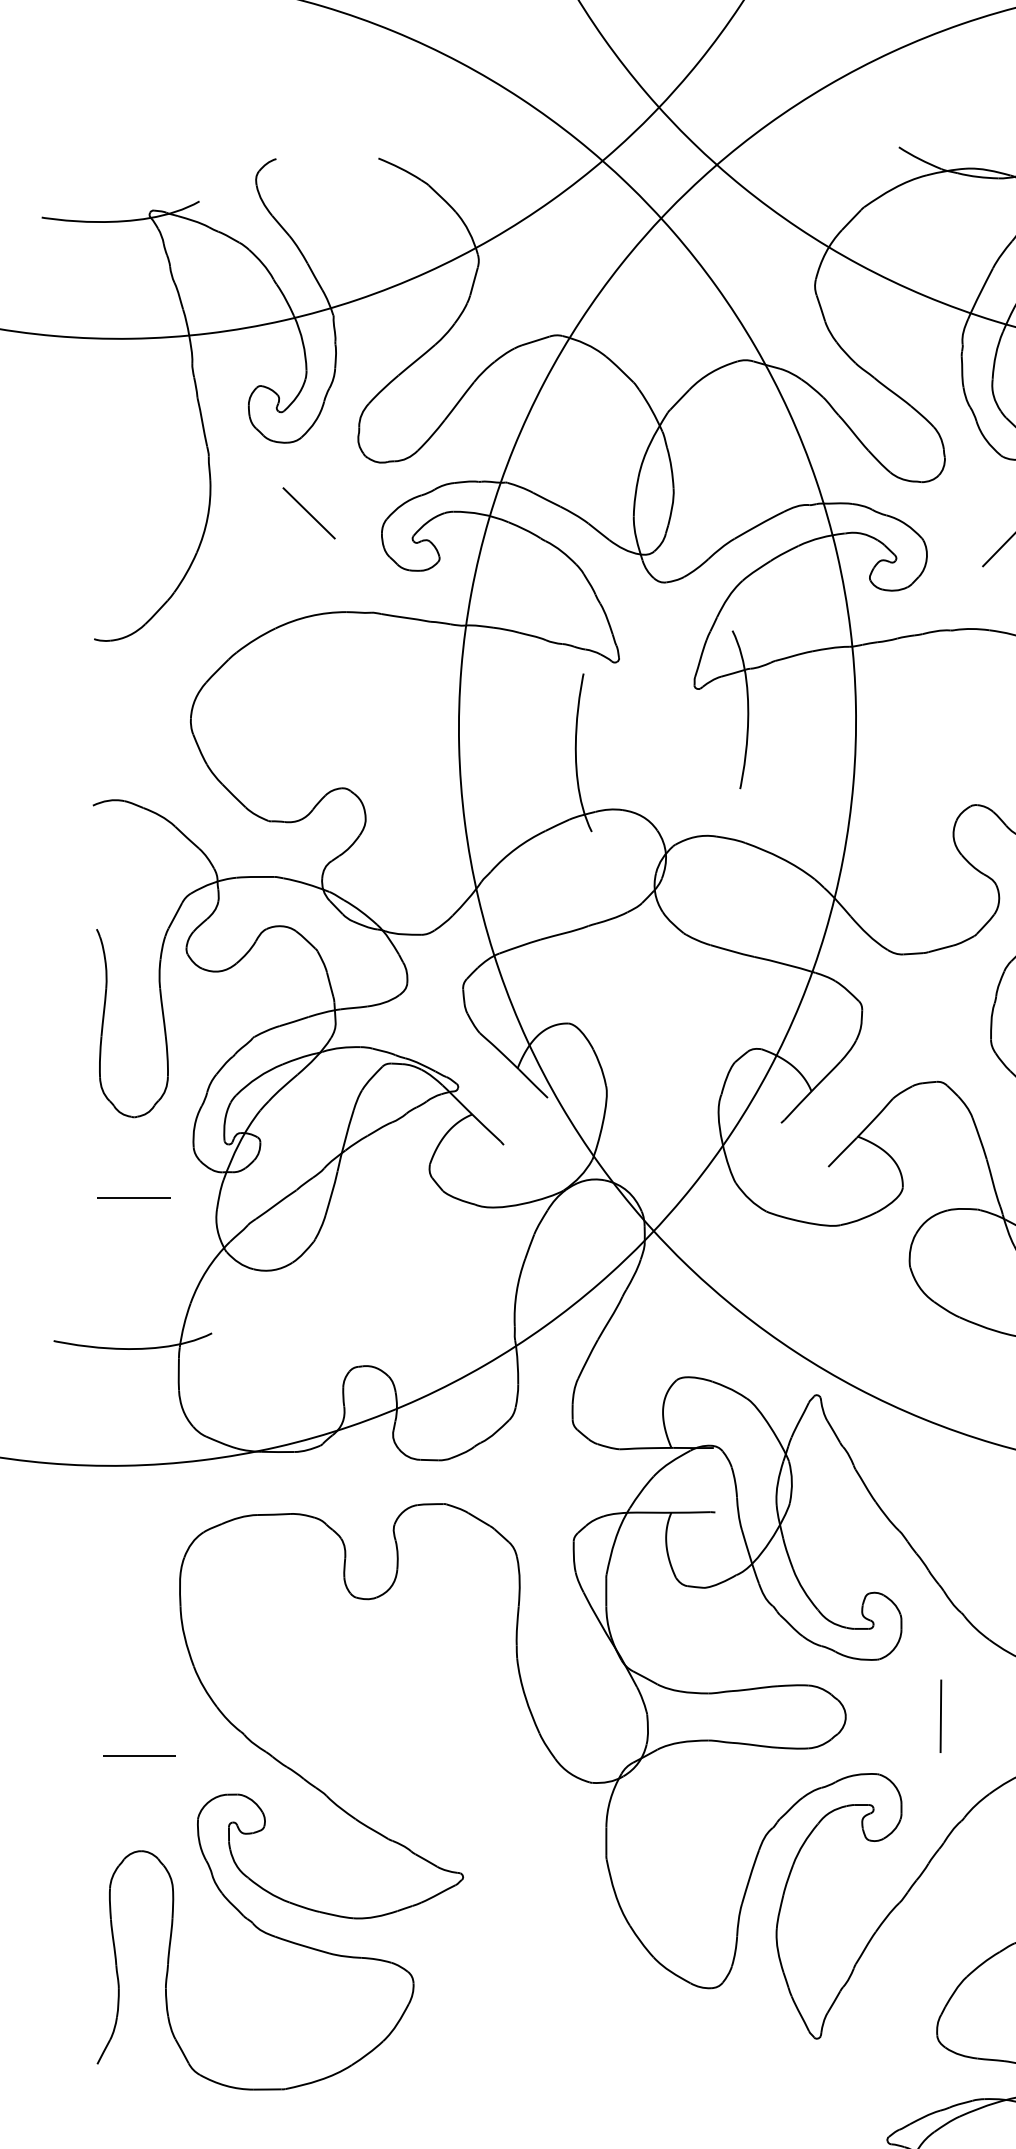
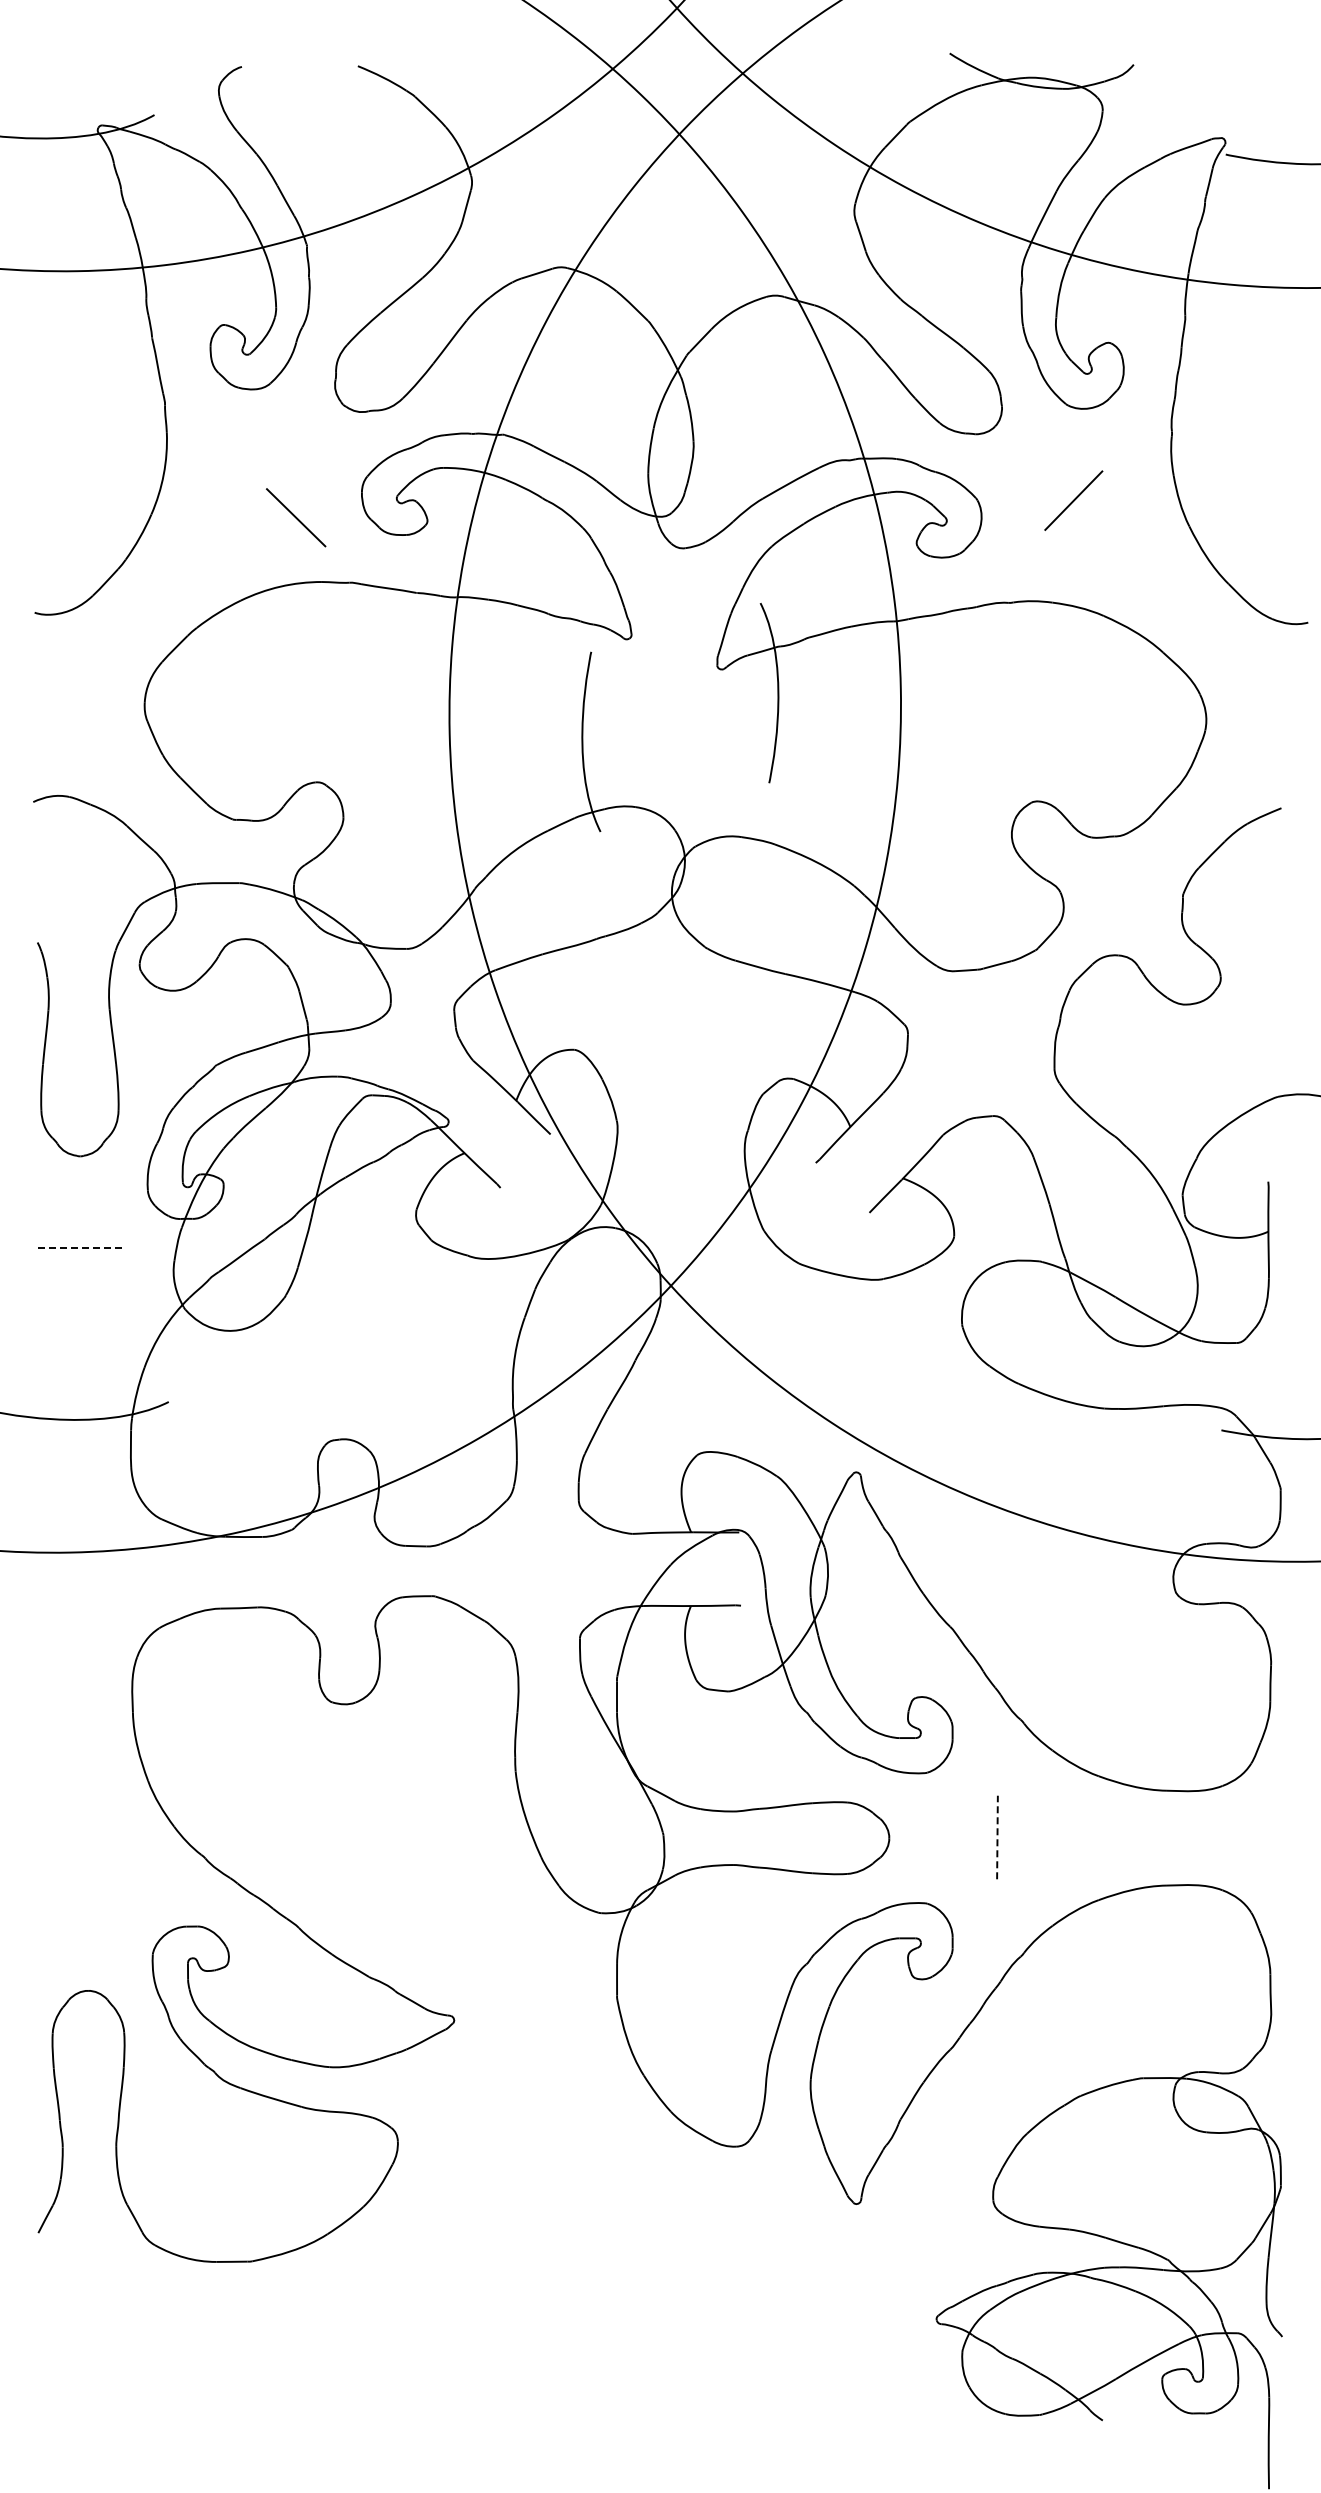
line: (309, 513) -> (296, 517), moved
line: (134, 1197) -> (80, 1247), solid -> dashed
line: (940, 1716) -> (997, 1837), solid -> dashed
line: (139, 1755) -> (86, 1882), removed

